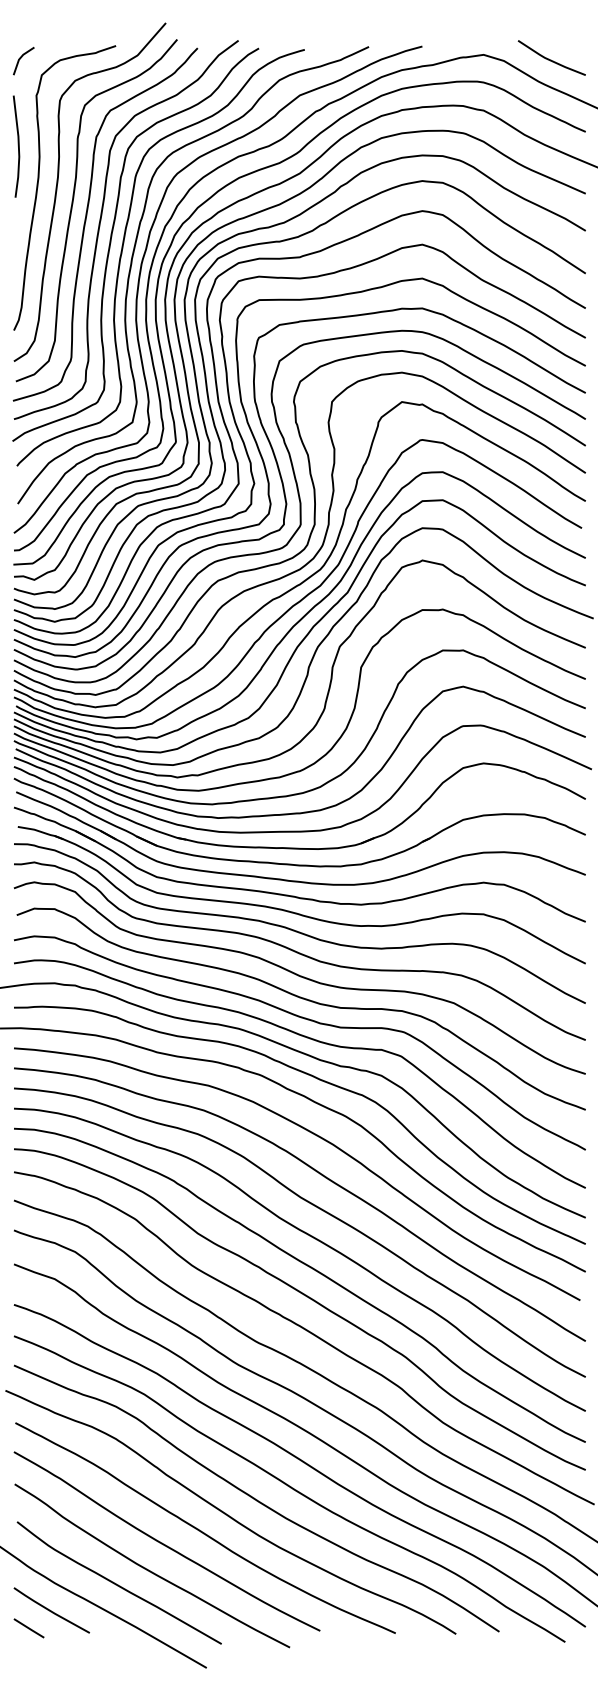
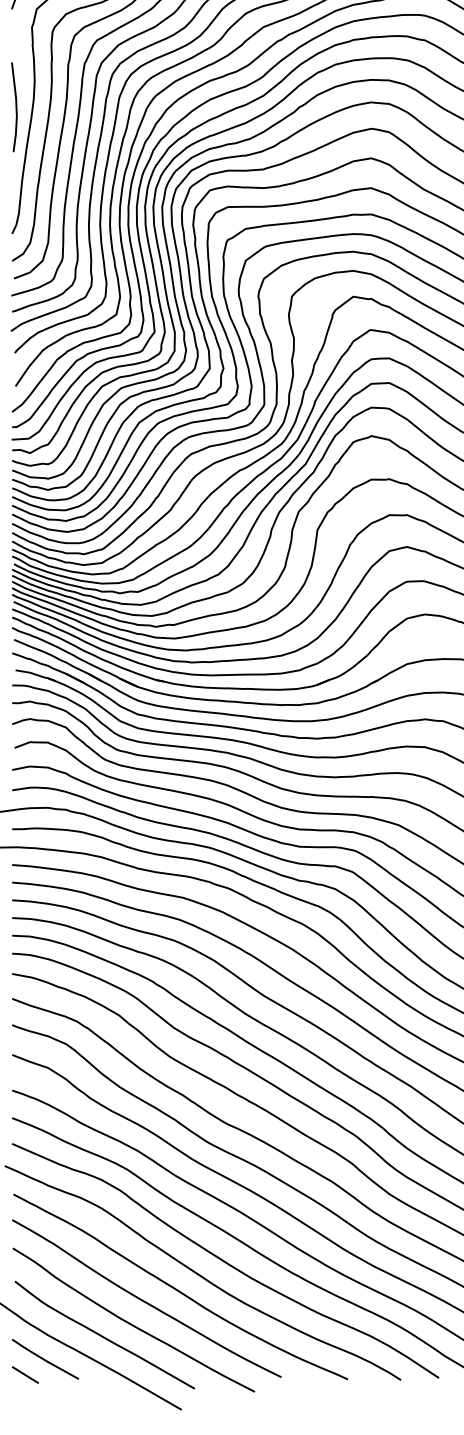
line: (17, 145) -> (15, 106), moved

